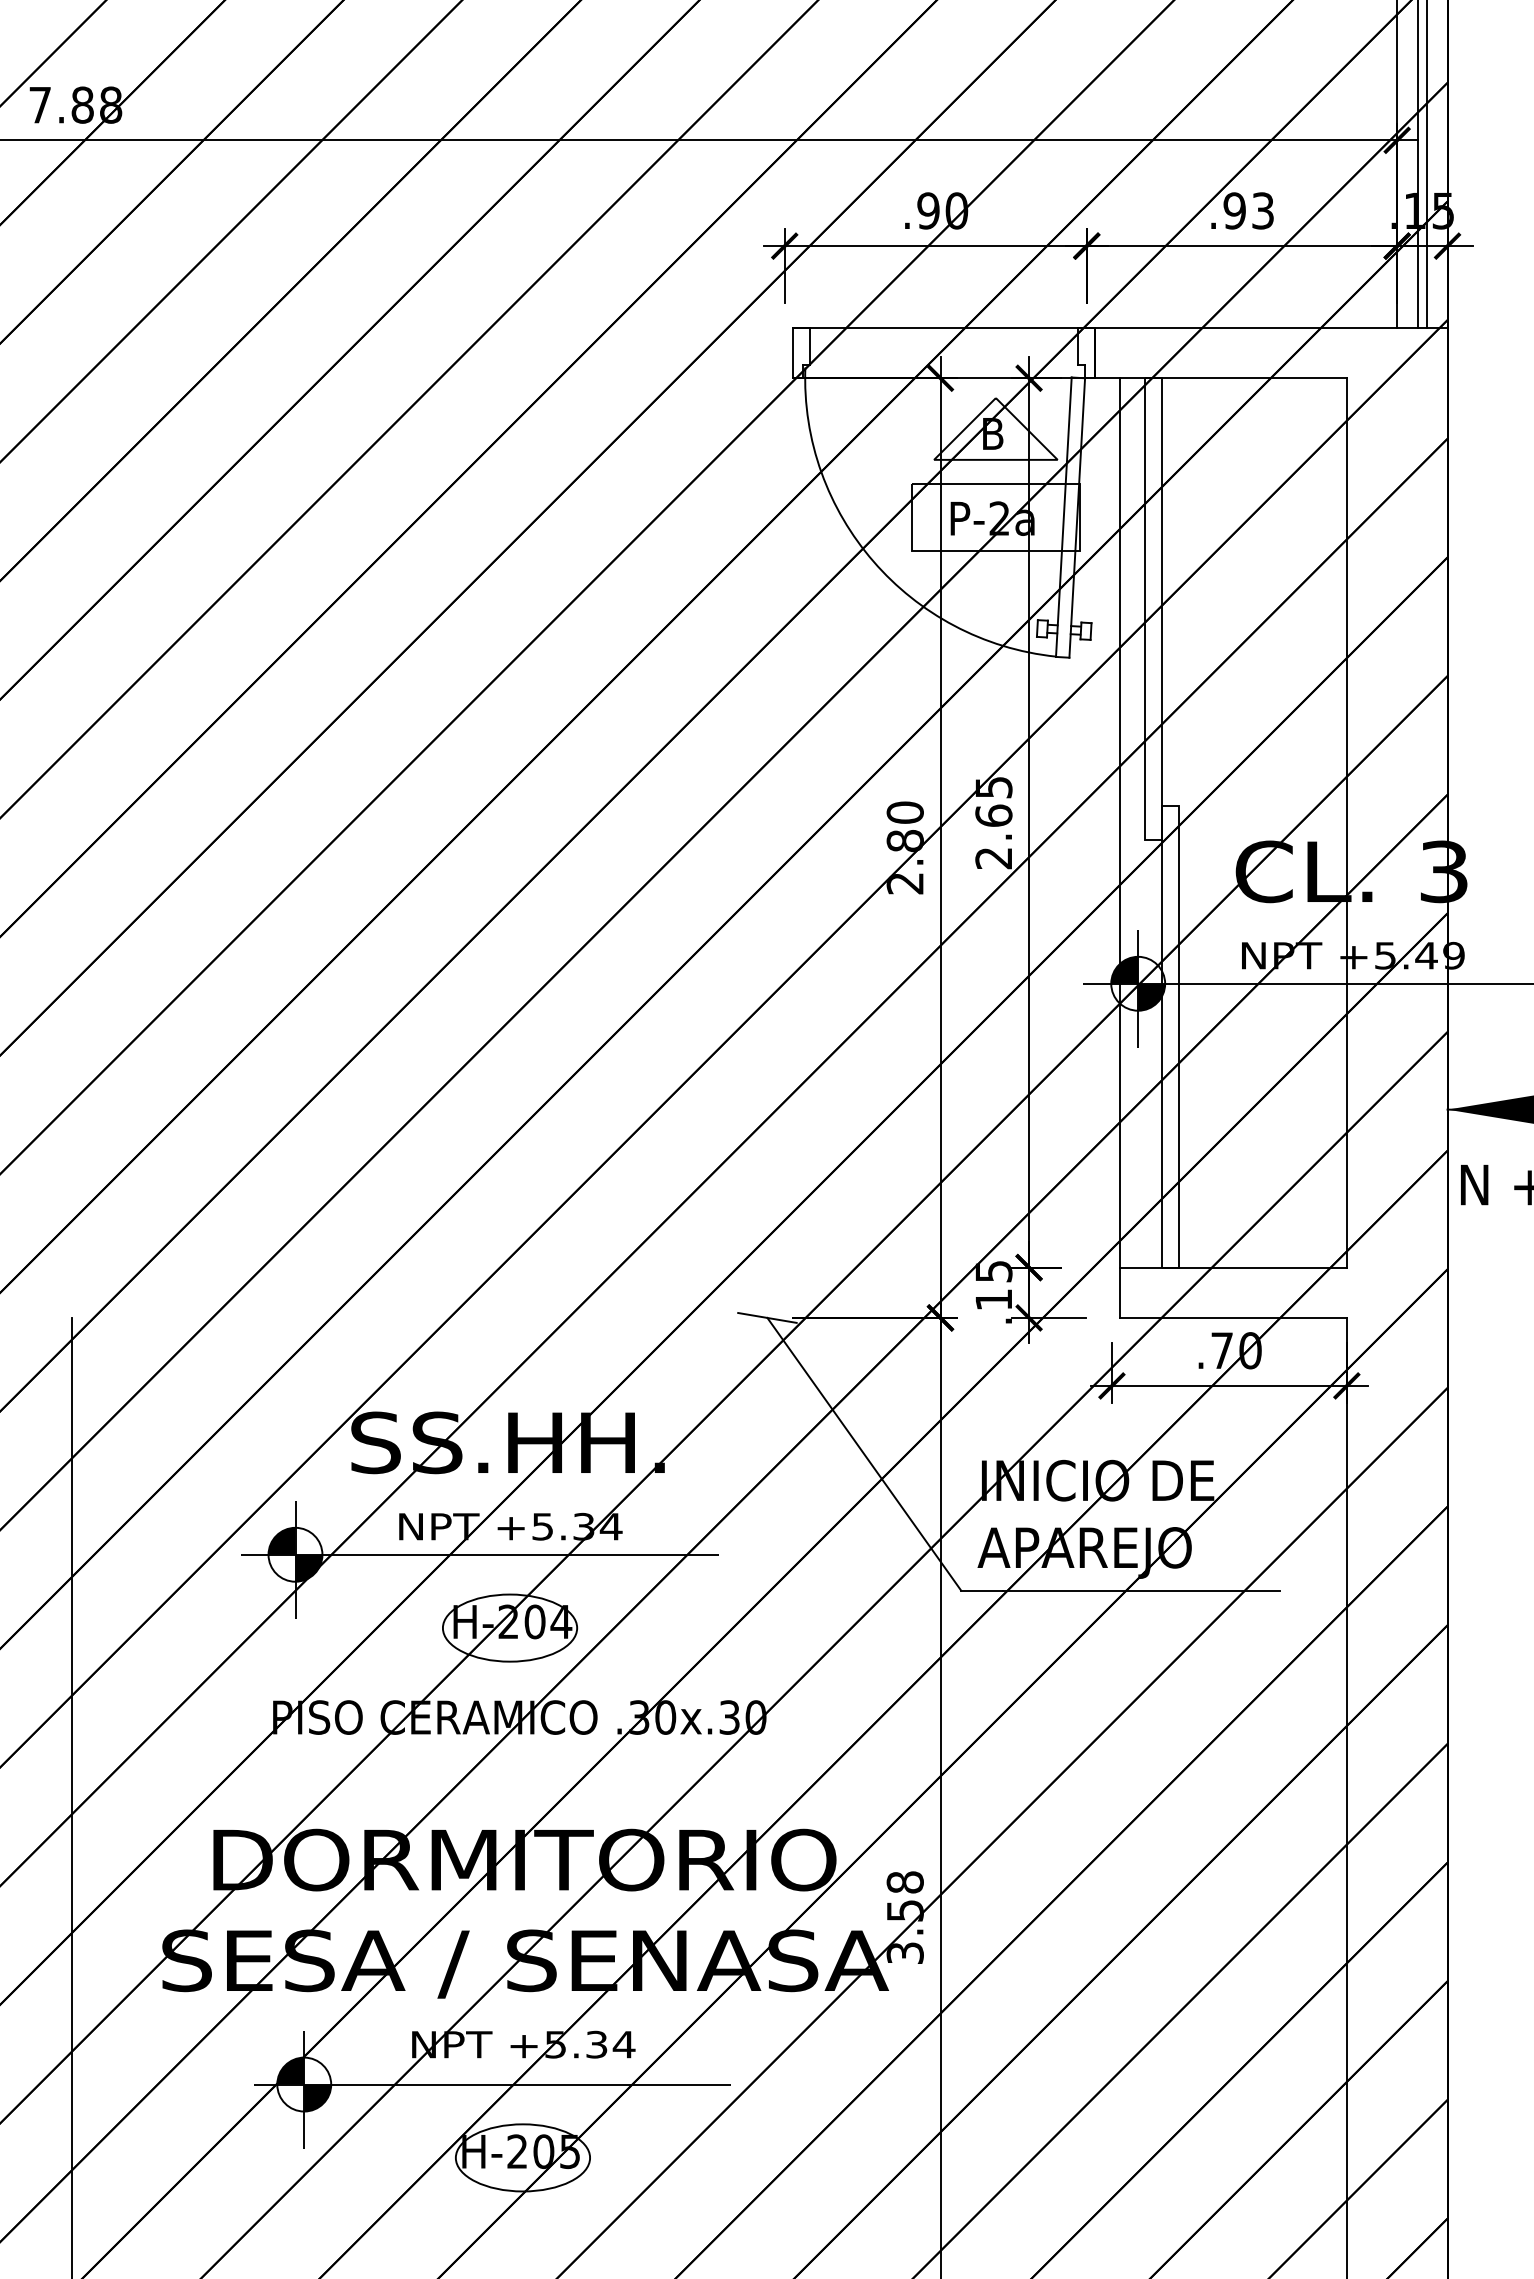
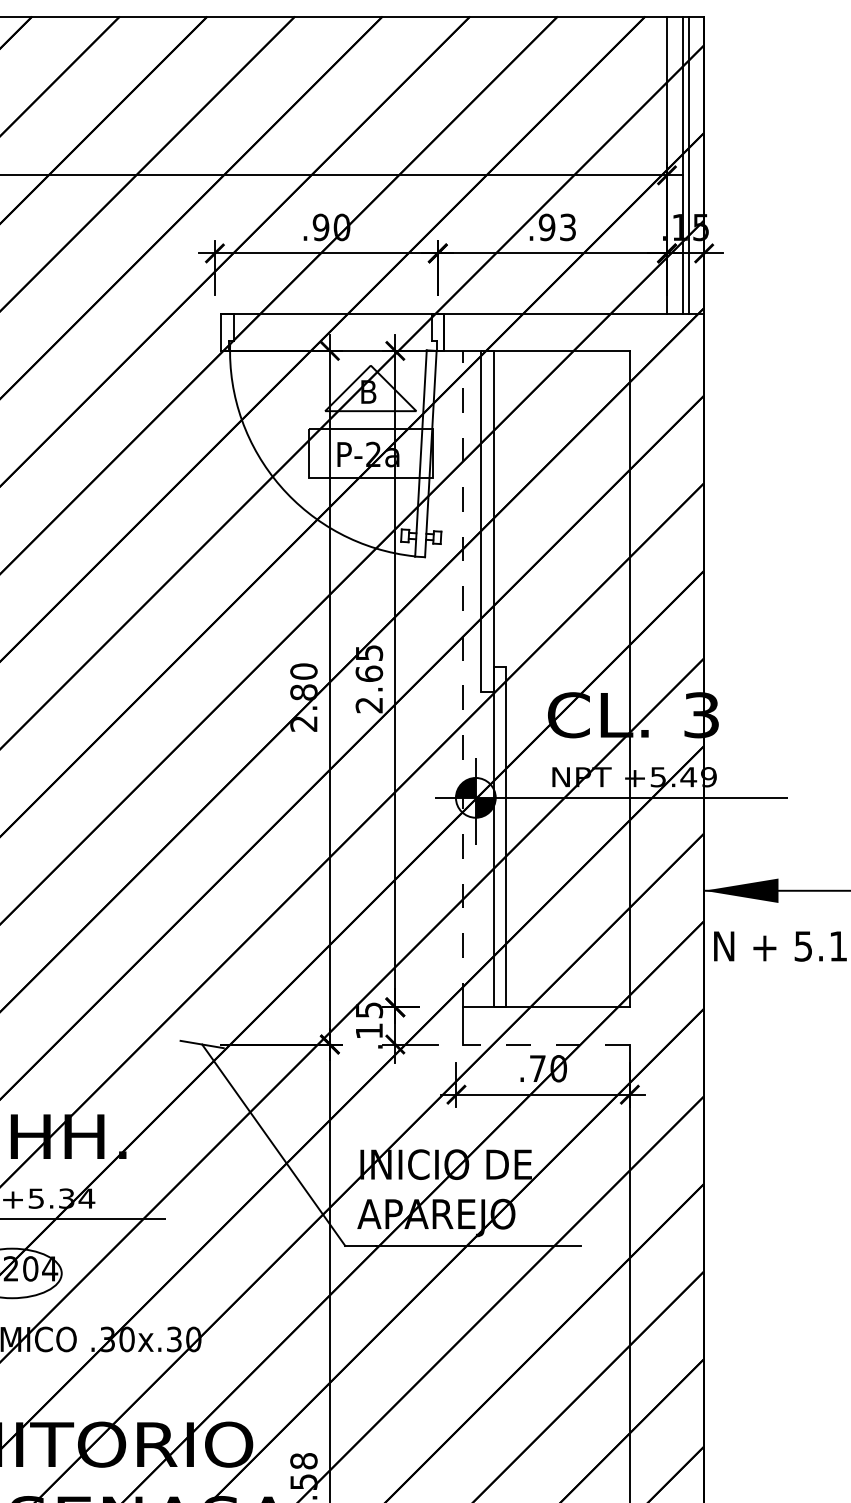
line: (1120, 822) -> (462, 678), solid -> dashed
line: (1233, 1317) -> (546, 1044), solid -> dashed

